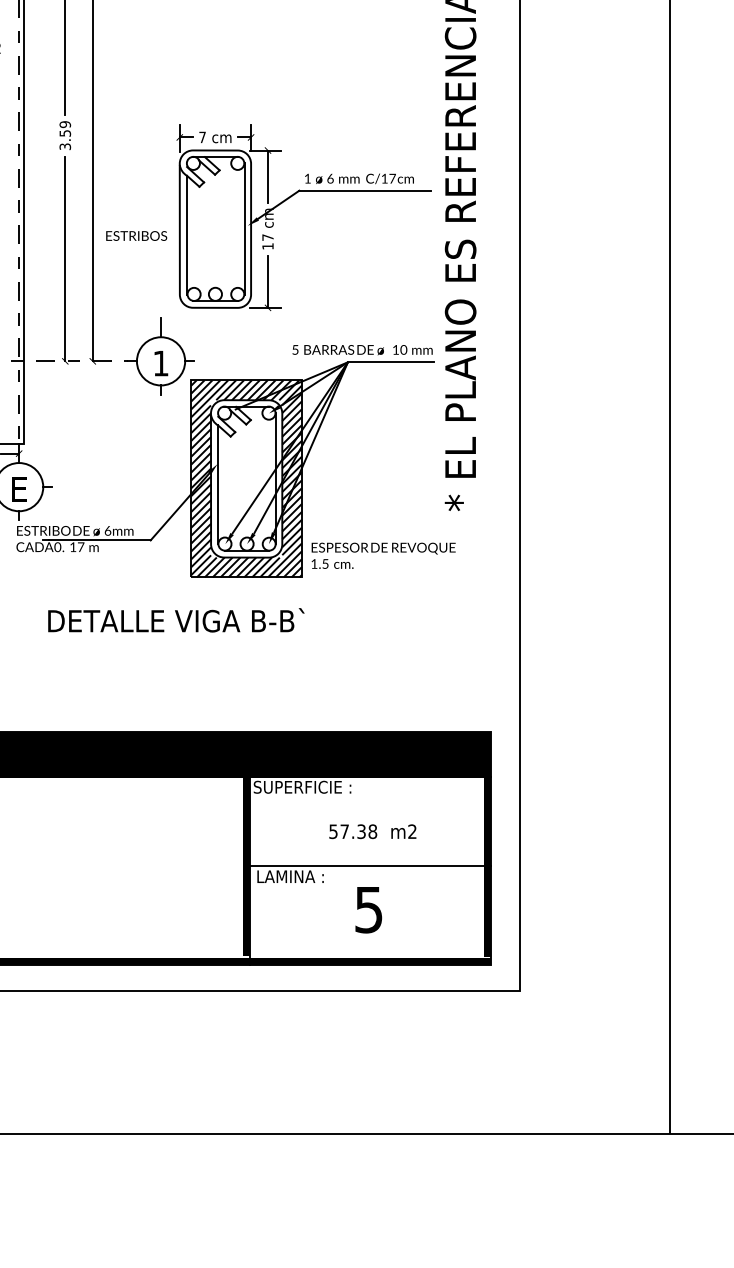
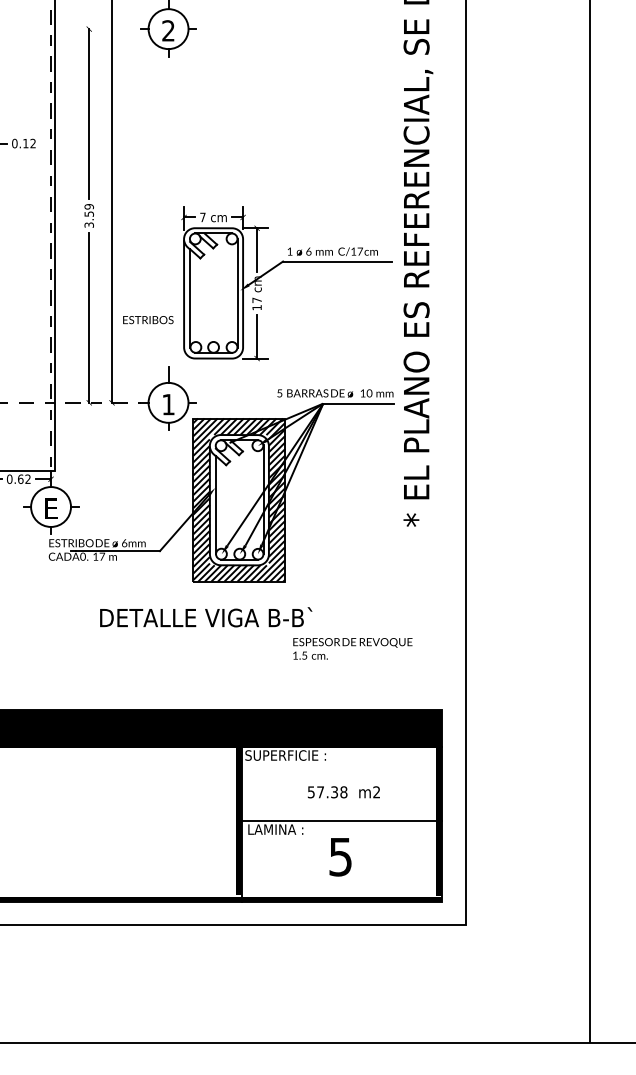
text: (136, 236) -> (148, 320), moved
text: (383, 555) -> (352, 648), moved
text: (176, 620) -> (206, 617), moved

